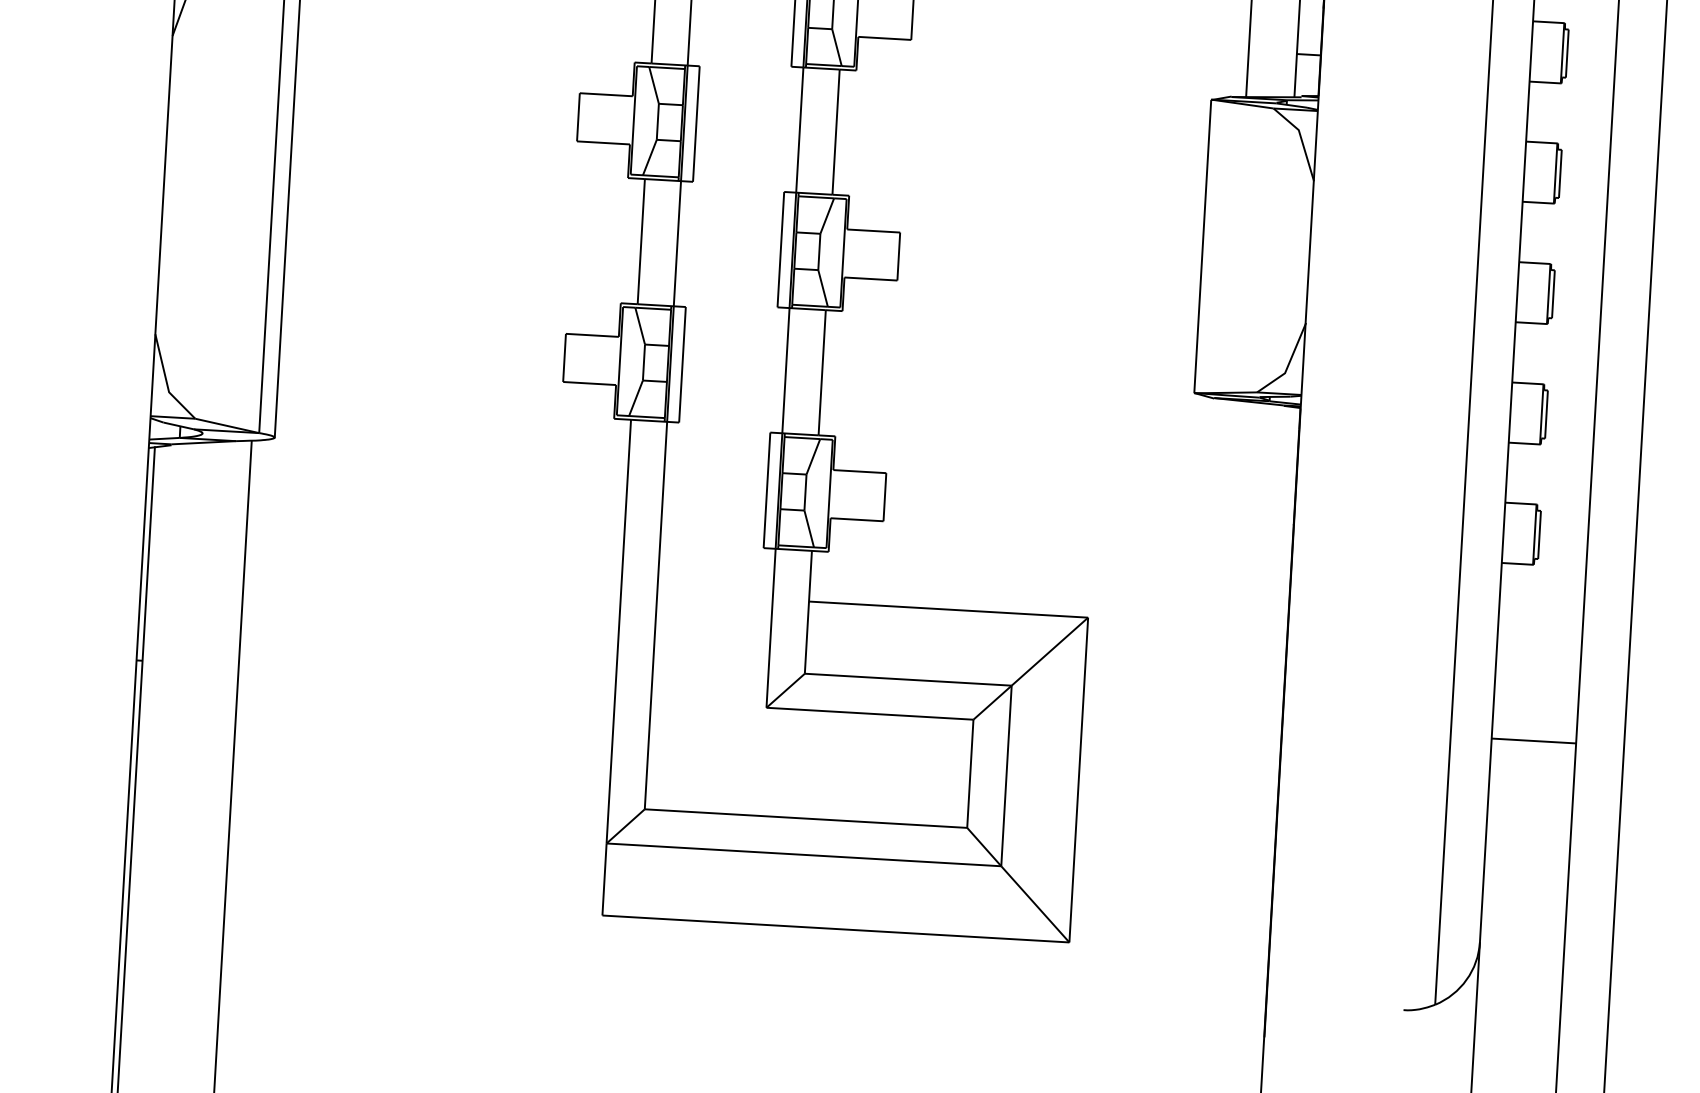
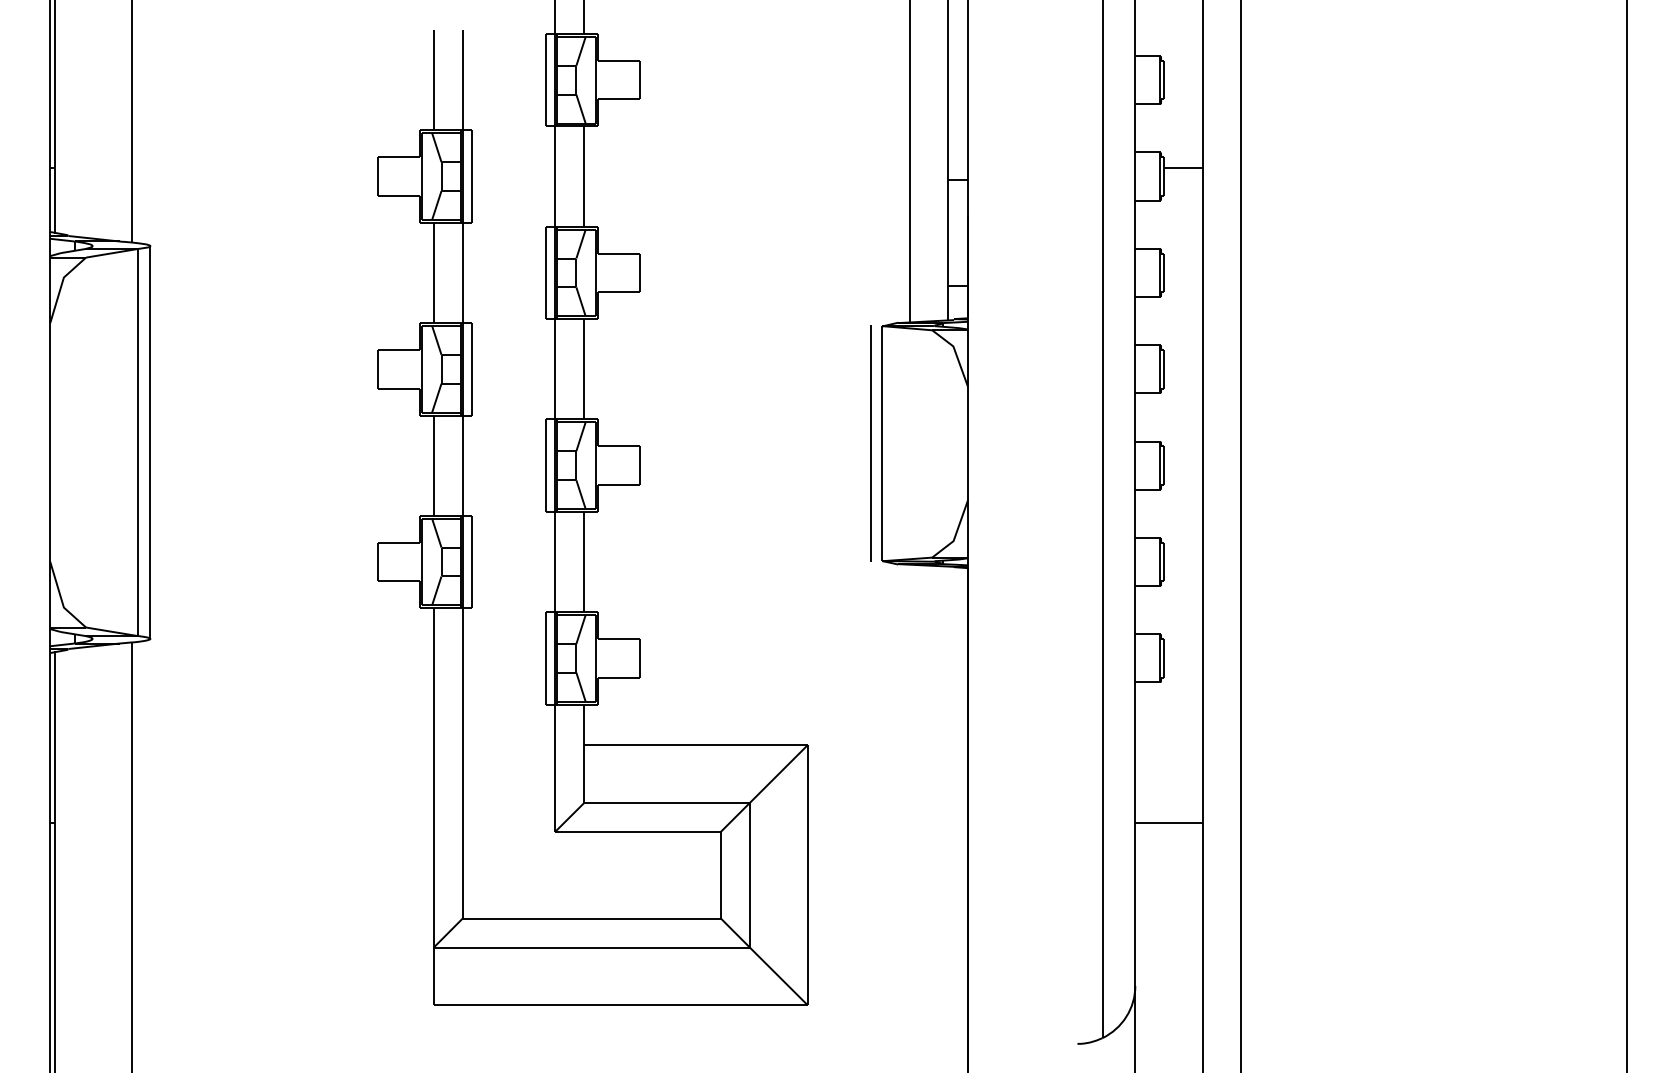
line: (1188, 245) -> (870, 443), added

